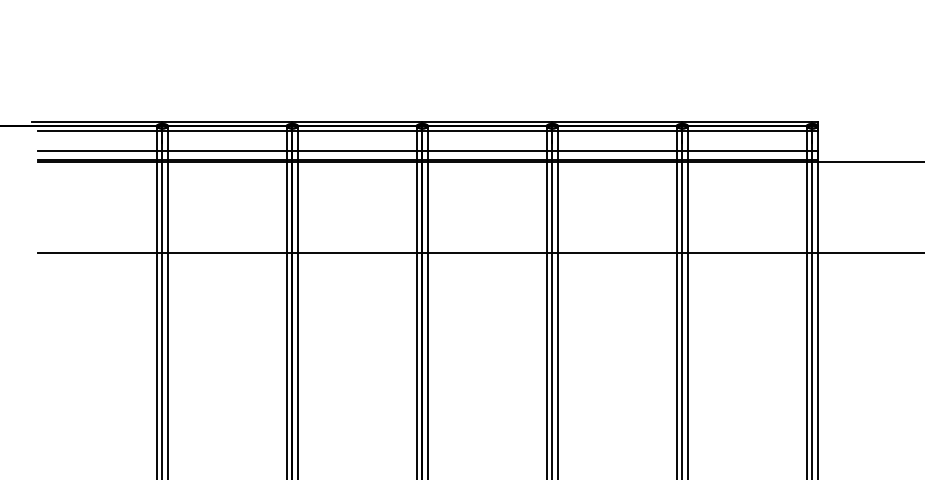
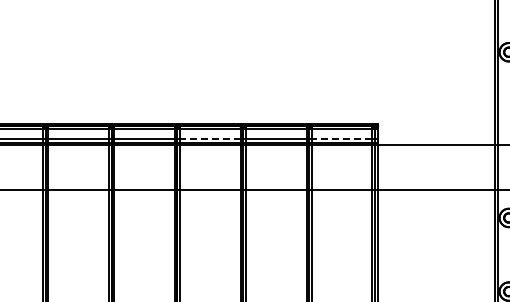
line: (485, 150) -> (209, 138), solid -> dashed
line: (745, 150) -> (341, 138), solid -> dashed

